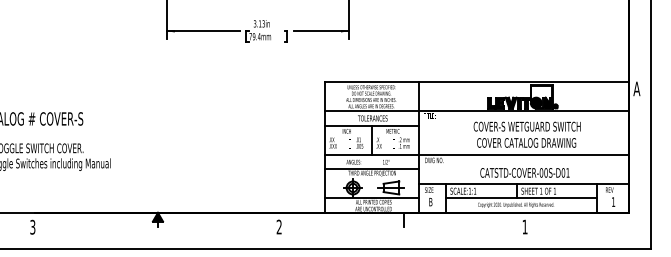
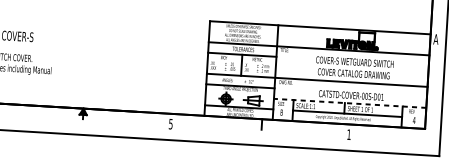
line: (523, 183) -> (349, 103), solid -> dashed
text: (613, 201) -> (414, 120), 1 -> 4
text: (278, 226) -> (170, 123), 2 -> 5

